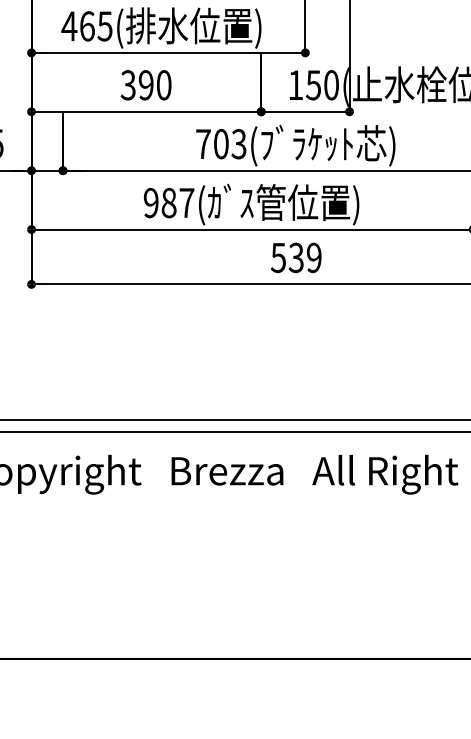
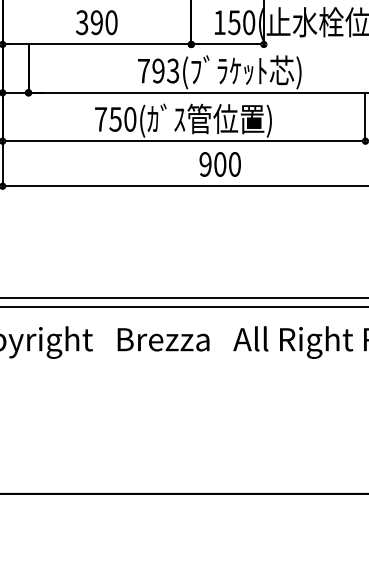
text: (221, 144) -> (158, 71), 703( -> 793(
text: (168, 202) -> (115, 118), 987( -> 750(
text: (295, 257) -> (219, 164), 539 -> 900

